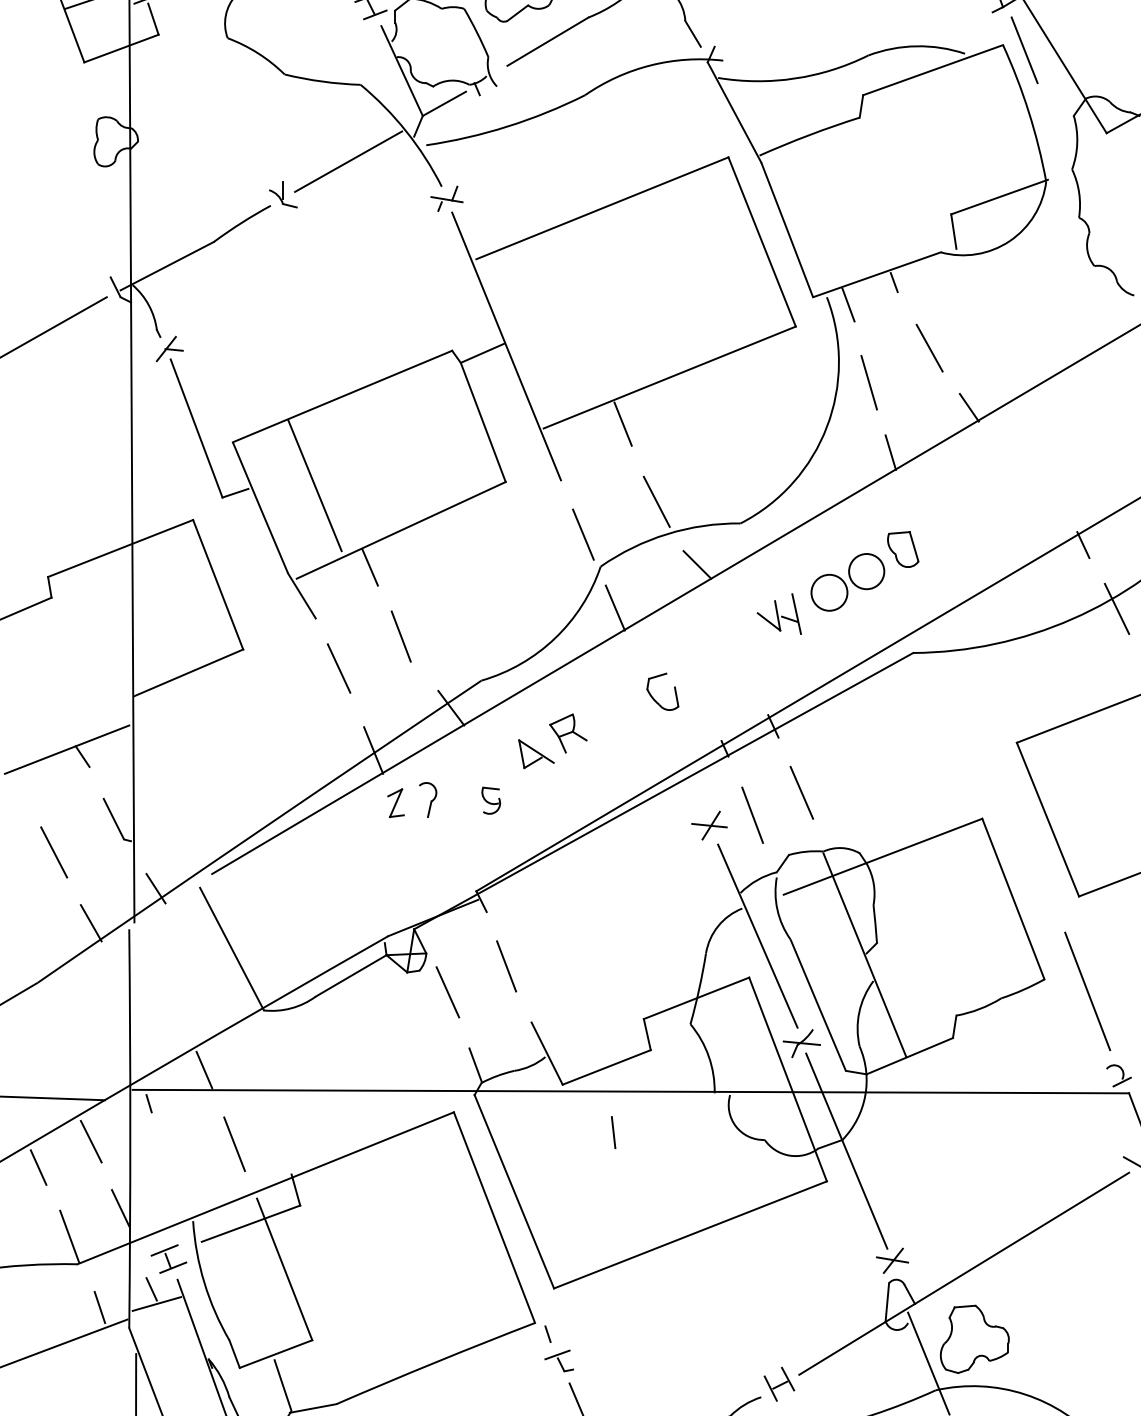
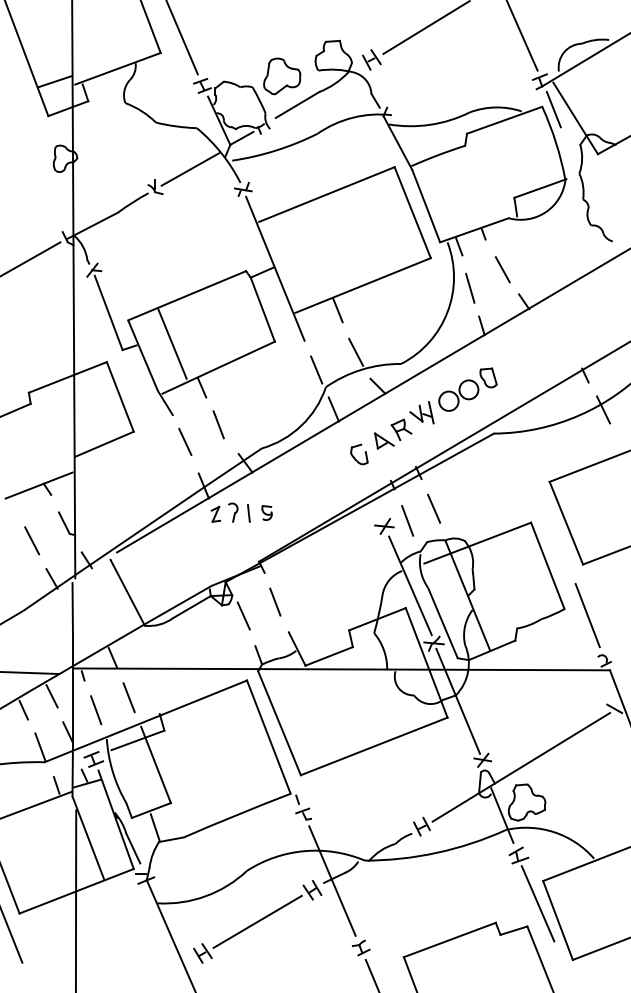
part: (553, 740) -> (393, 433), moved
line: (612, 1132) -> (248, 513), moved
line: (173, 1168) -> (96, 710), added

